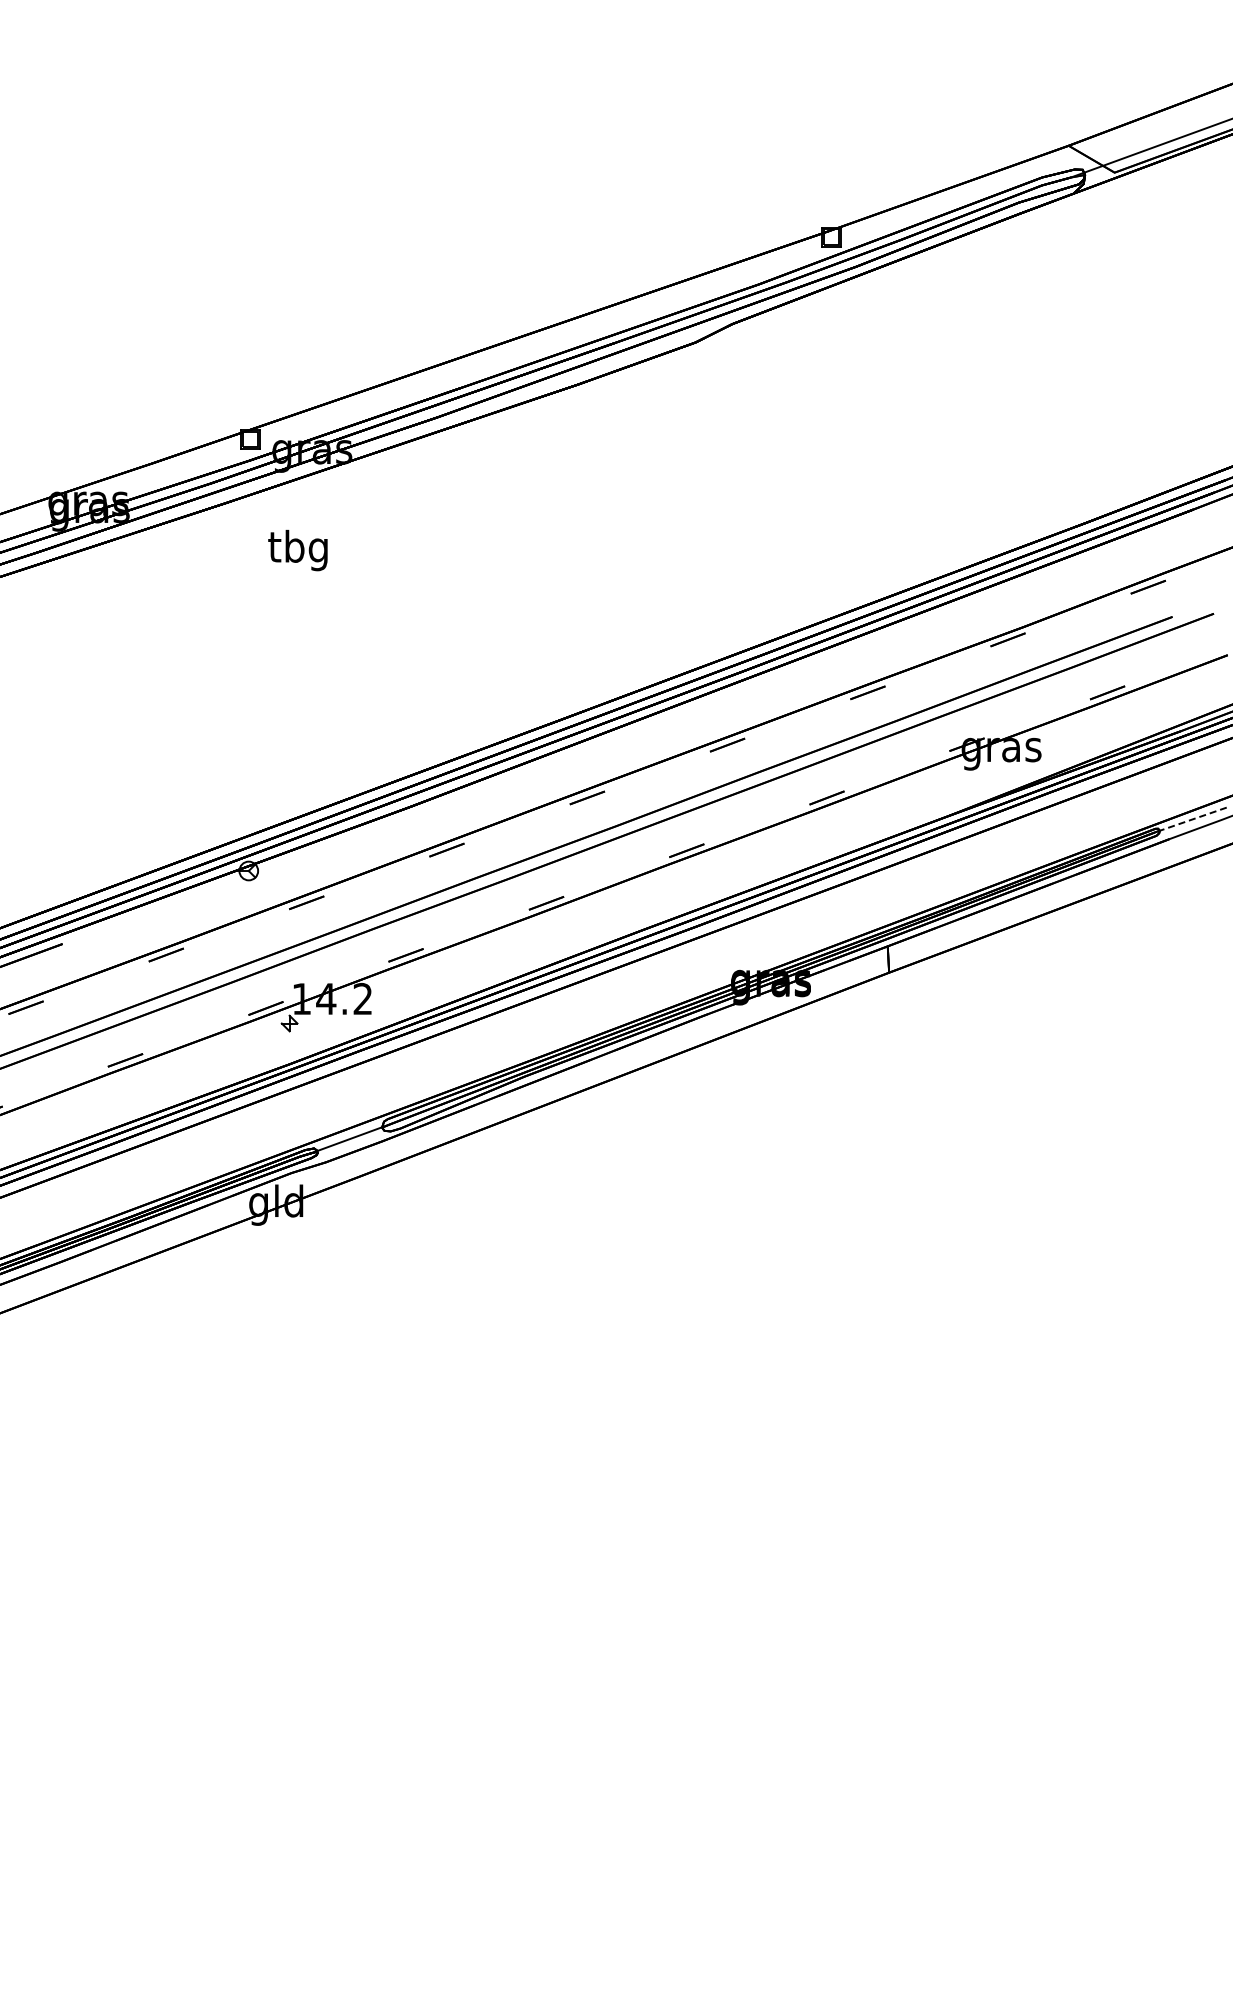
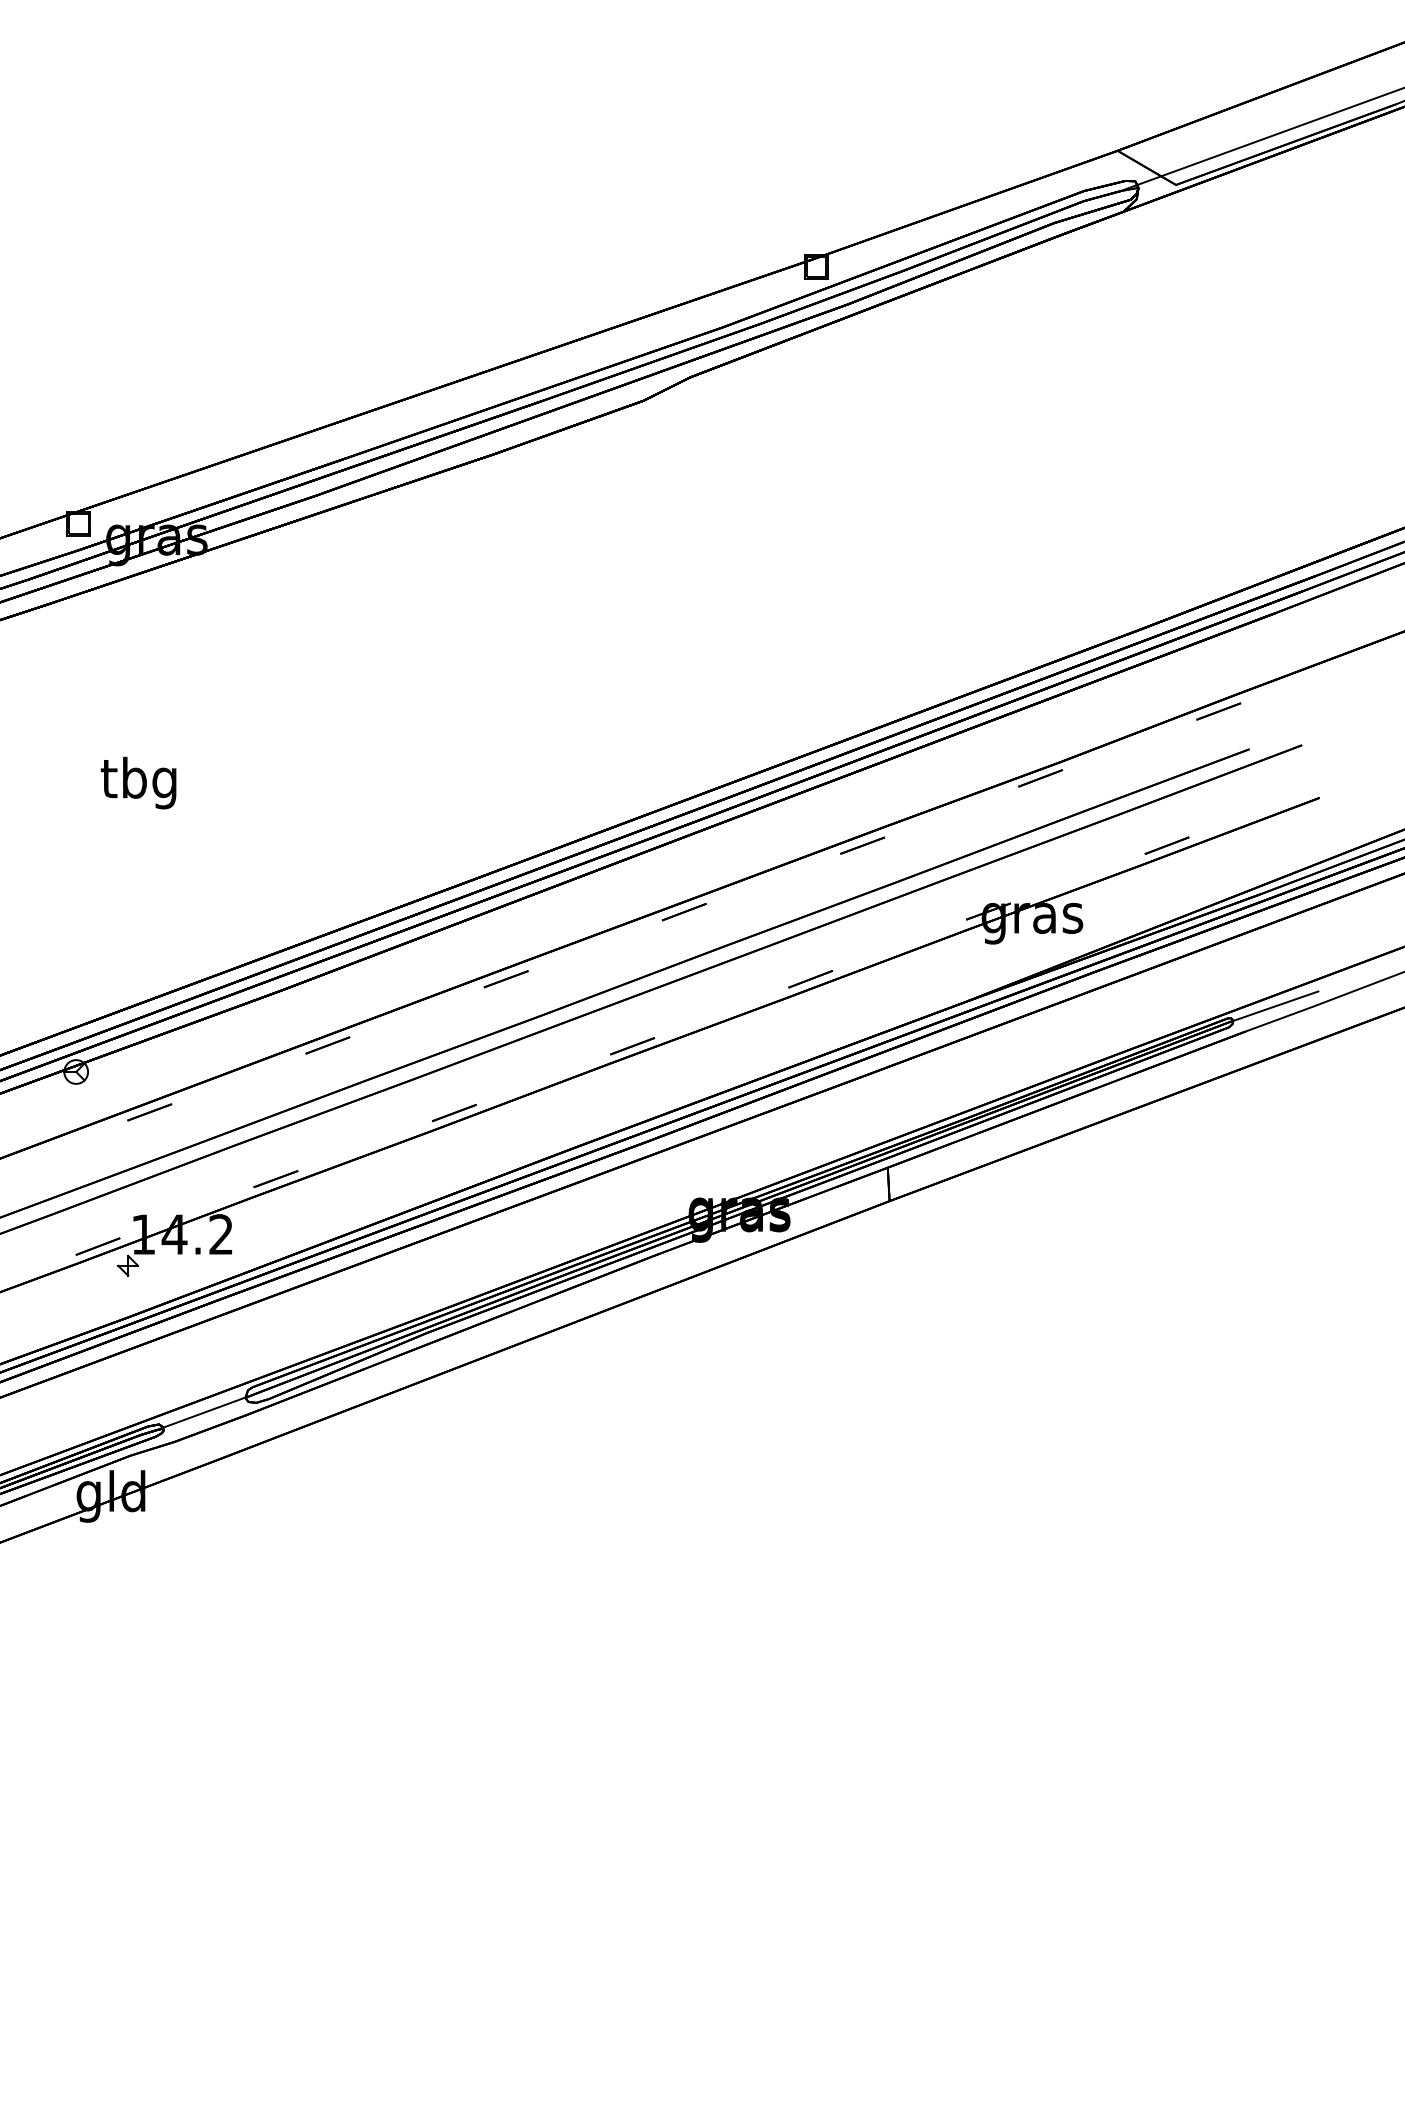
text: (297, 550) -> (138, 783), moved
line: (1190, 820) -> (1272, 1007), dashed -> solid

